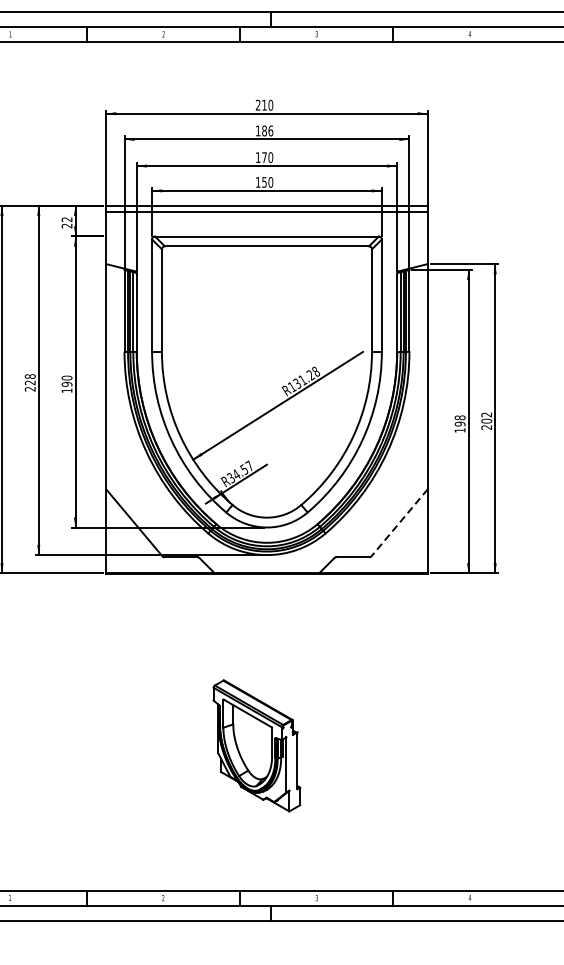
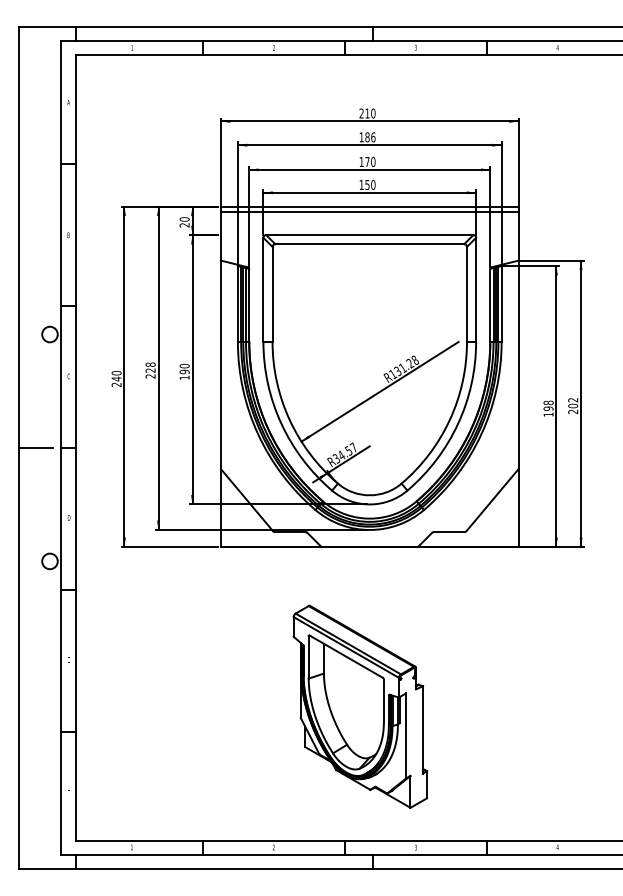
text: (66, 219) -> (184, 219), 22 -> 20
line: (399, 523) -> (492, 500), dashed -> solid
part: (256, 745) -> (360, 706), size x1.67

